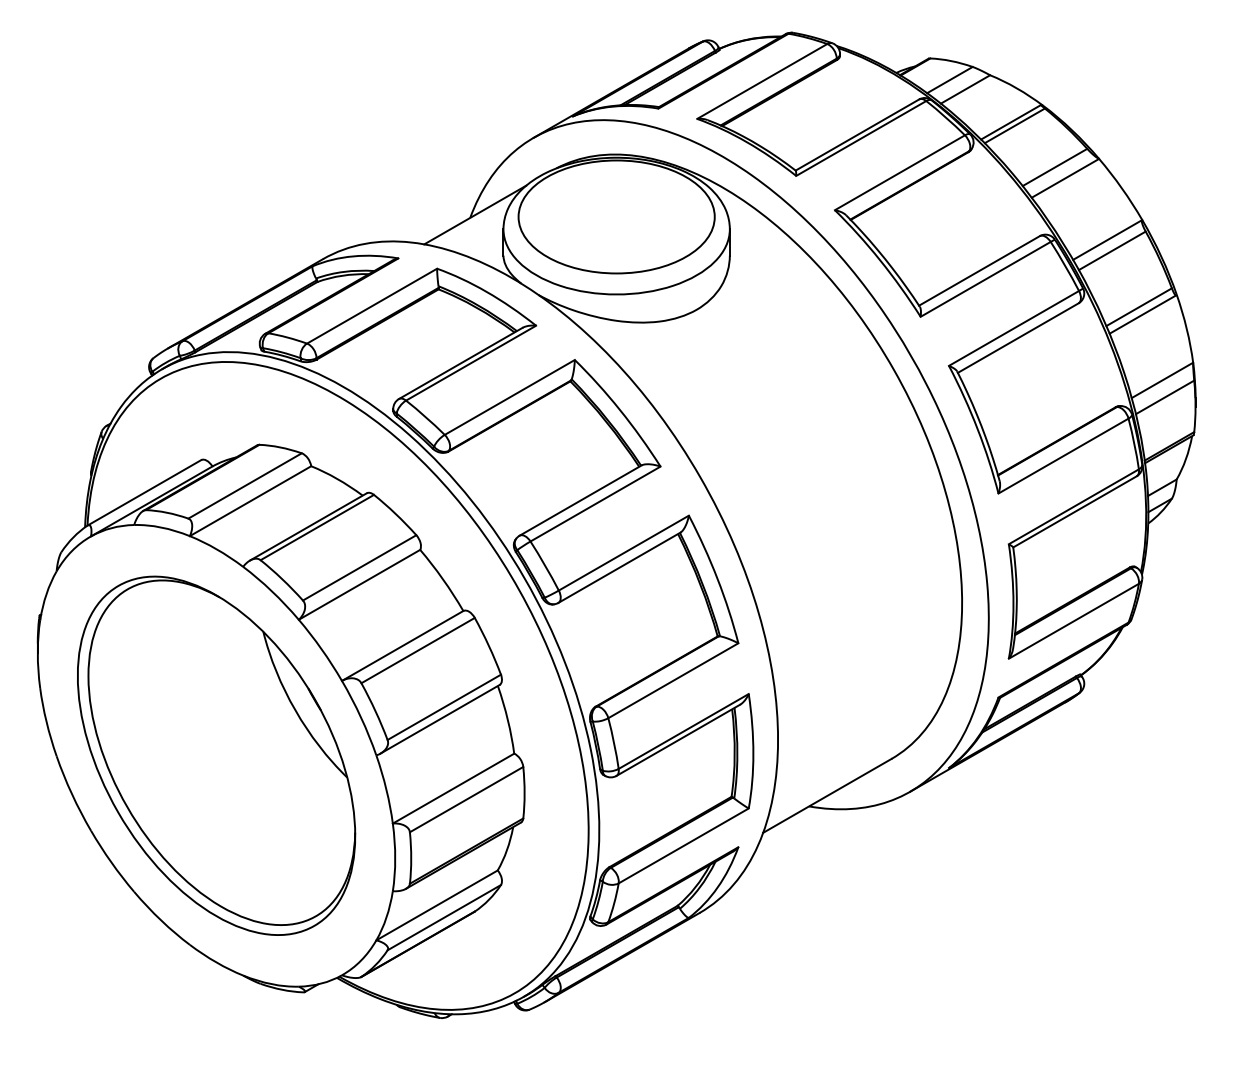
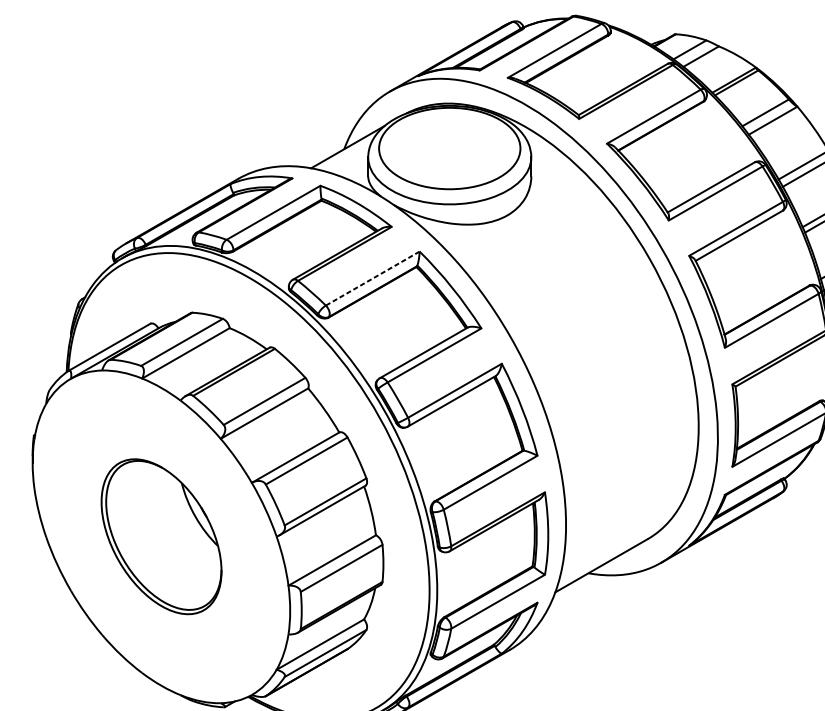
line: (509, 397) -> (372, 278), solid -> dashed
part: (216, 755) -> (161, 536), size x0.6

